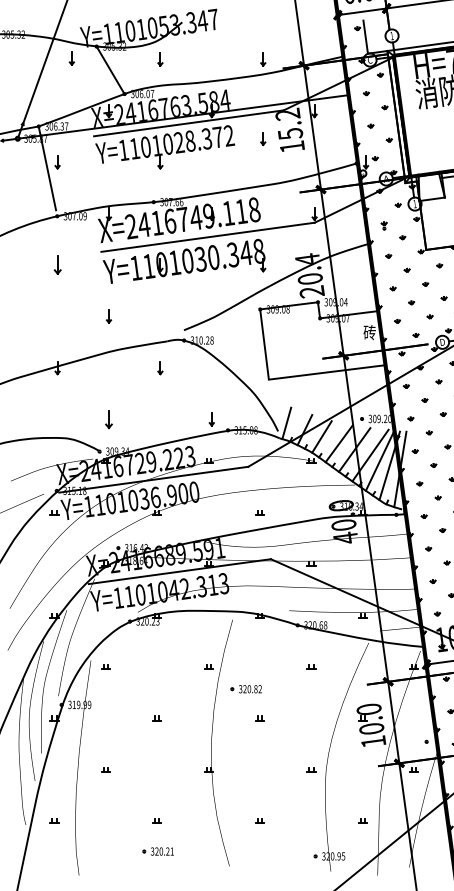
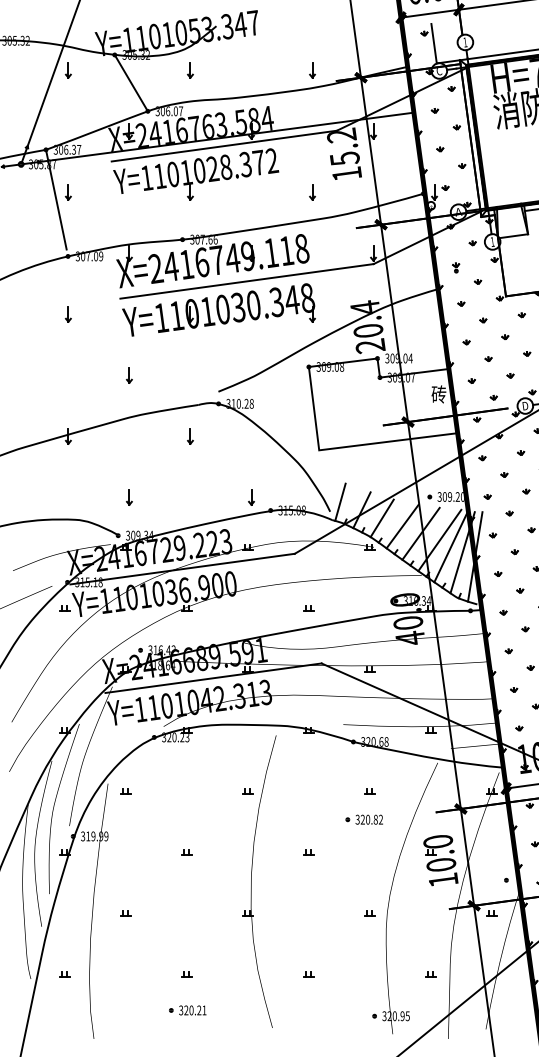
part: (71, 58) -> (67, 70), moved
part: (263, 138) -> (312, 192), moved
part: (56, 265) -> (67, 314), size x0.71
part: (109, 419) -> (129, 497), size x0.71
part: (245, 688) -> (363, 819), moved

